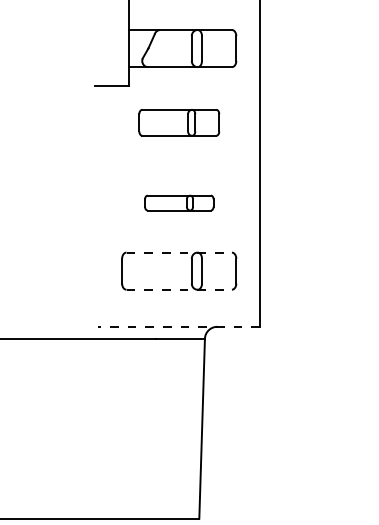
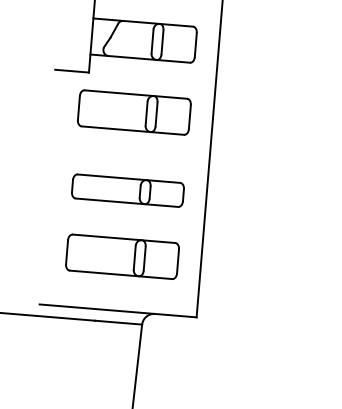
part: (179, 122) -> (134, 112), size x1.43
part: (179, 202) -> (128, 190), size x1.67
line: (179, 252) -> (124, 238), dashed -> solid
line: (179, 289) -> (121, 274), dashed -> solid
line: (179, 326) -> (118, 310), dashed -> solid

